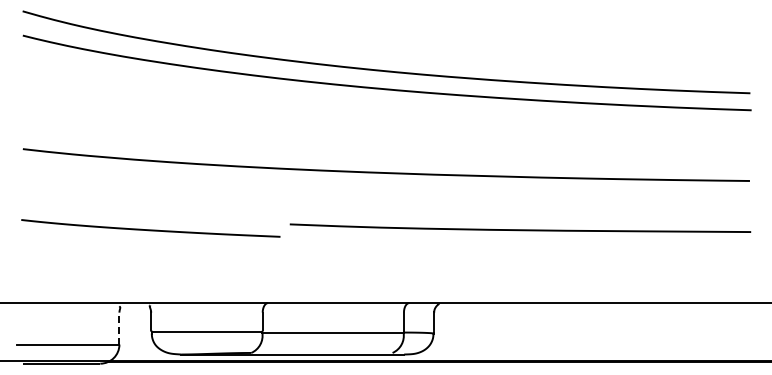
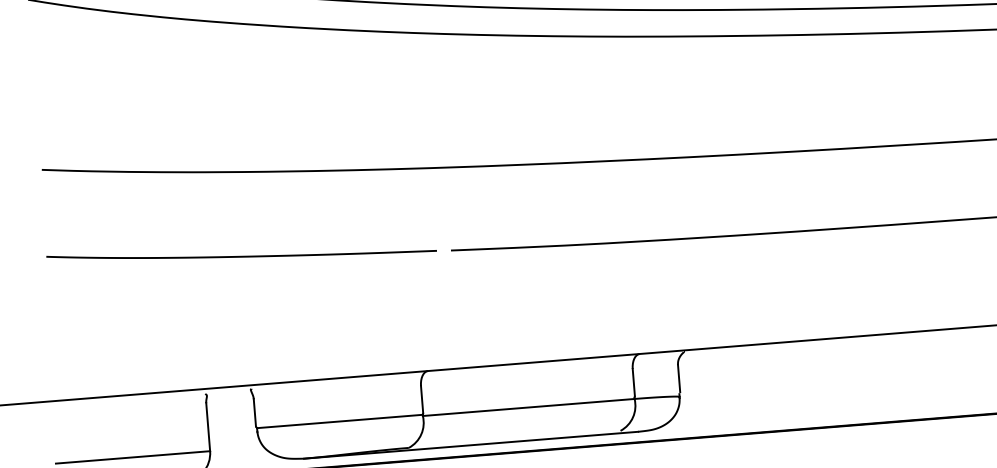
curve: (150, 229) -> (241, 255), moved
line: (119, 327) -> (208, 425), dashed -> solid

